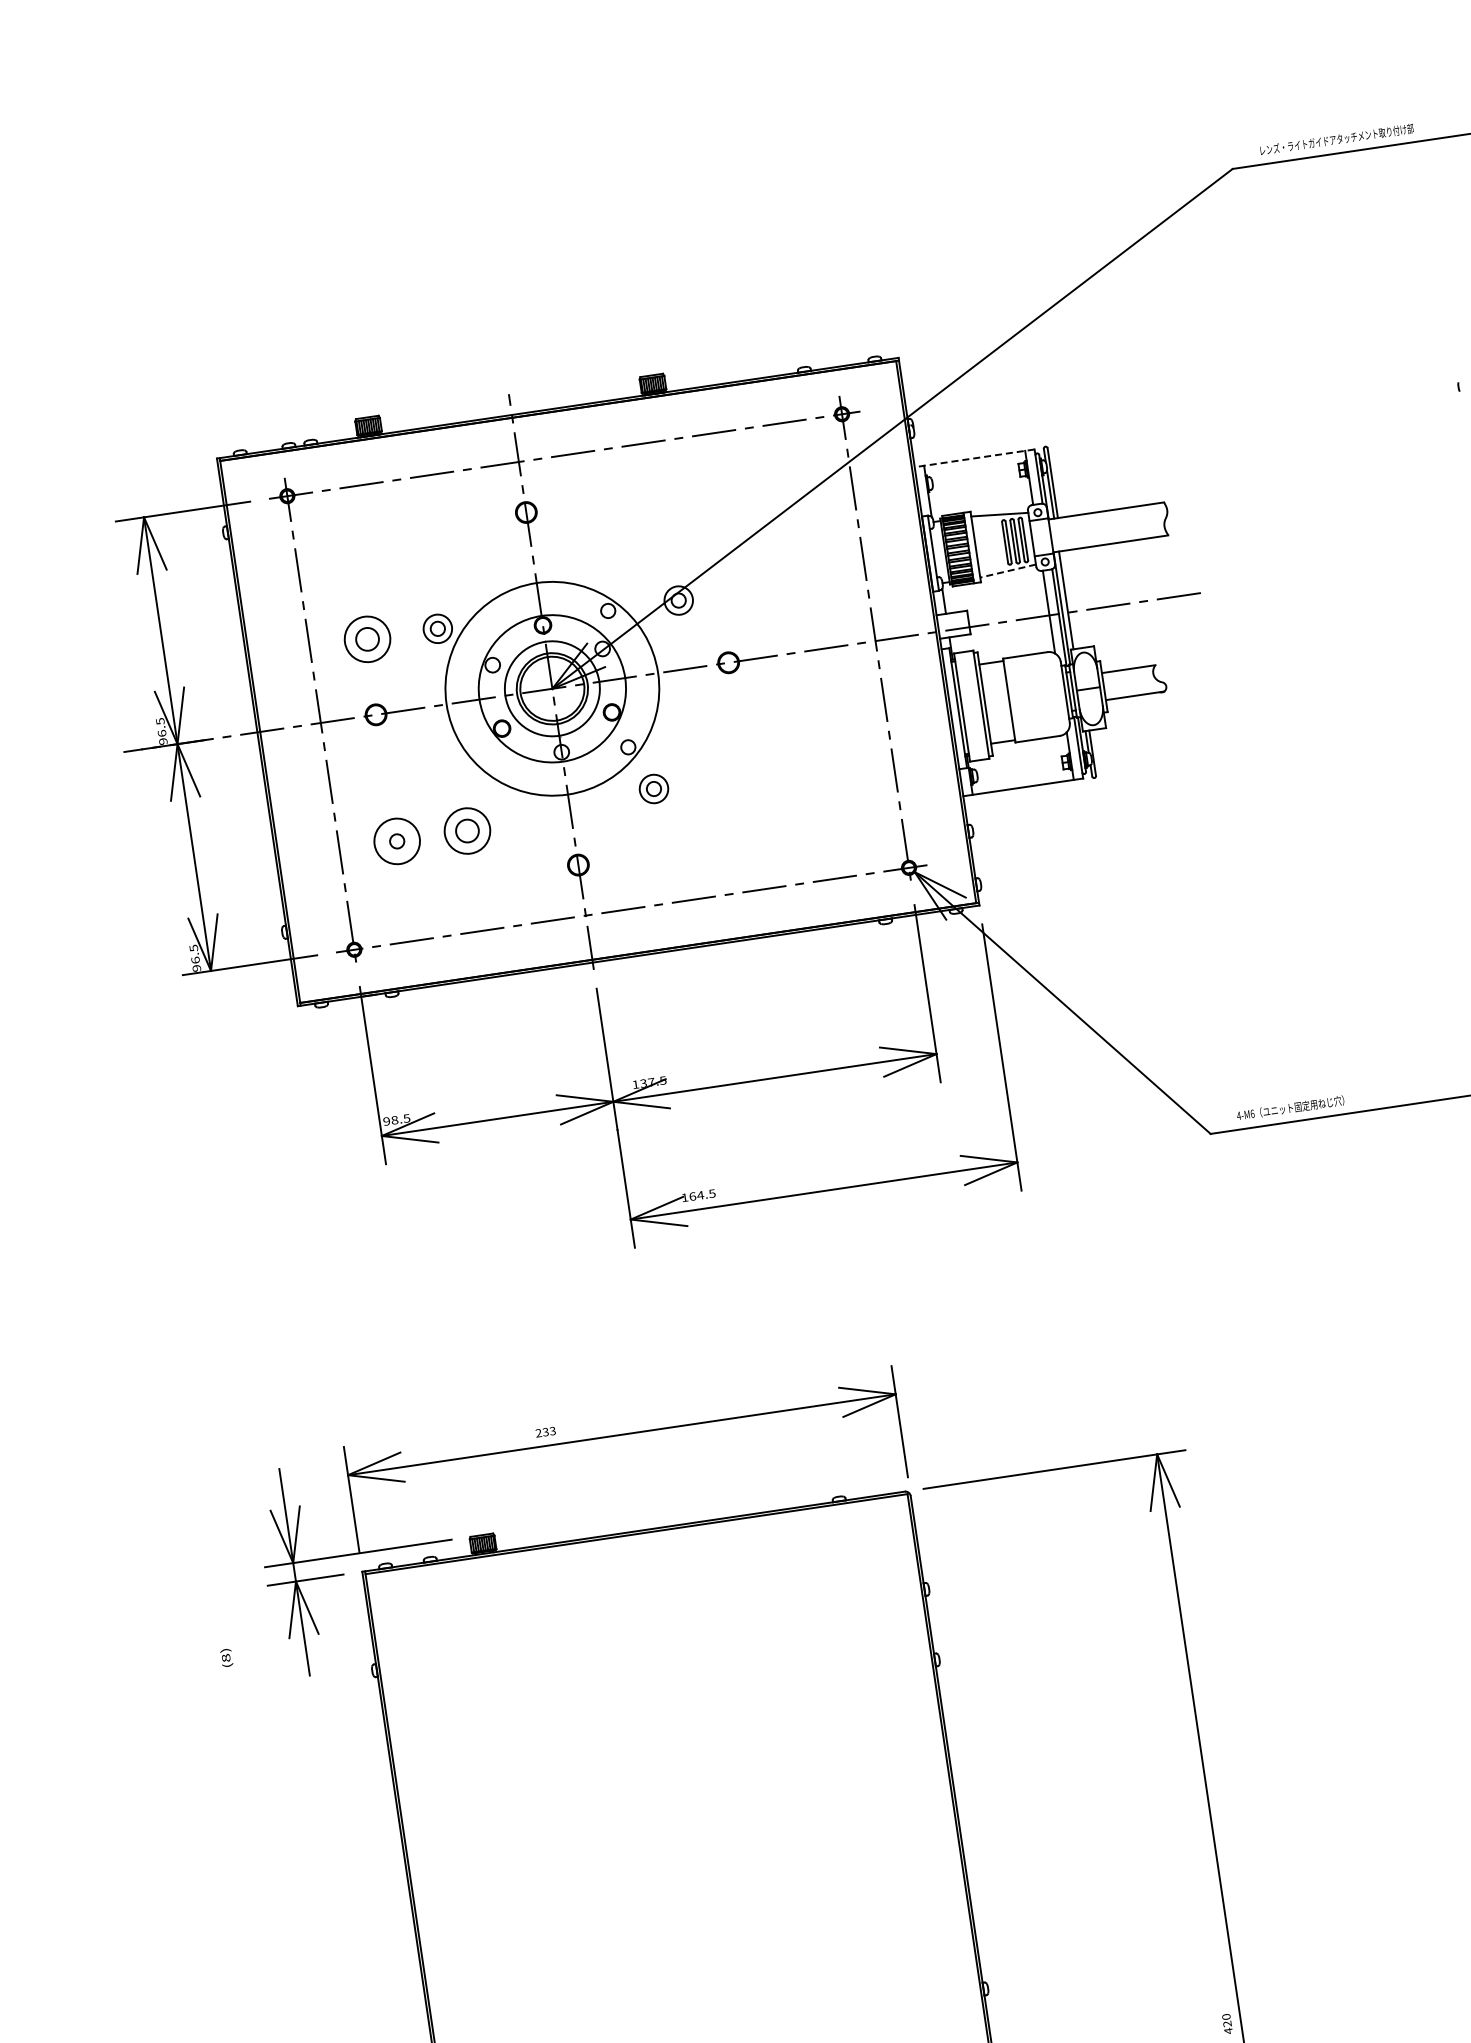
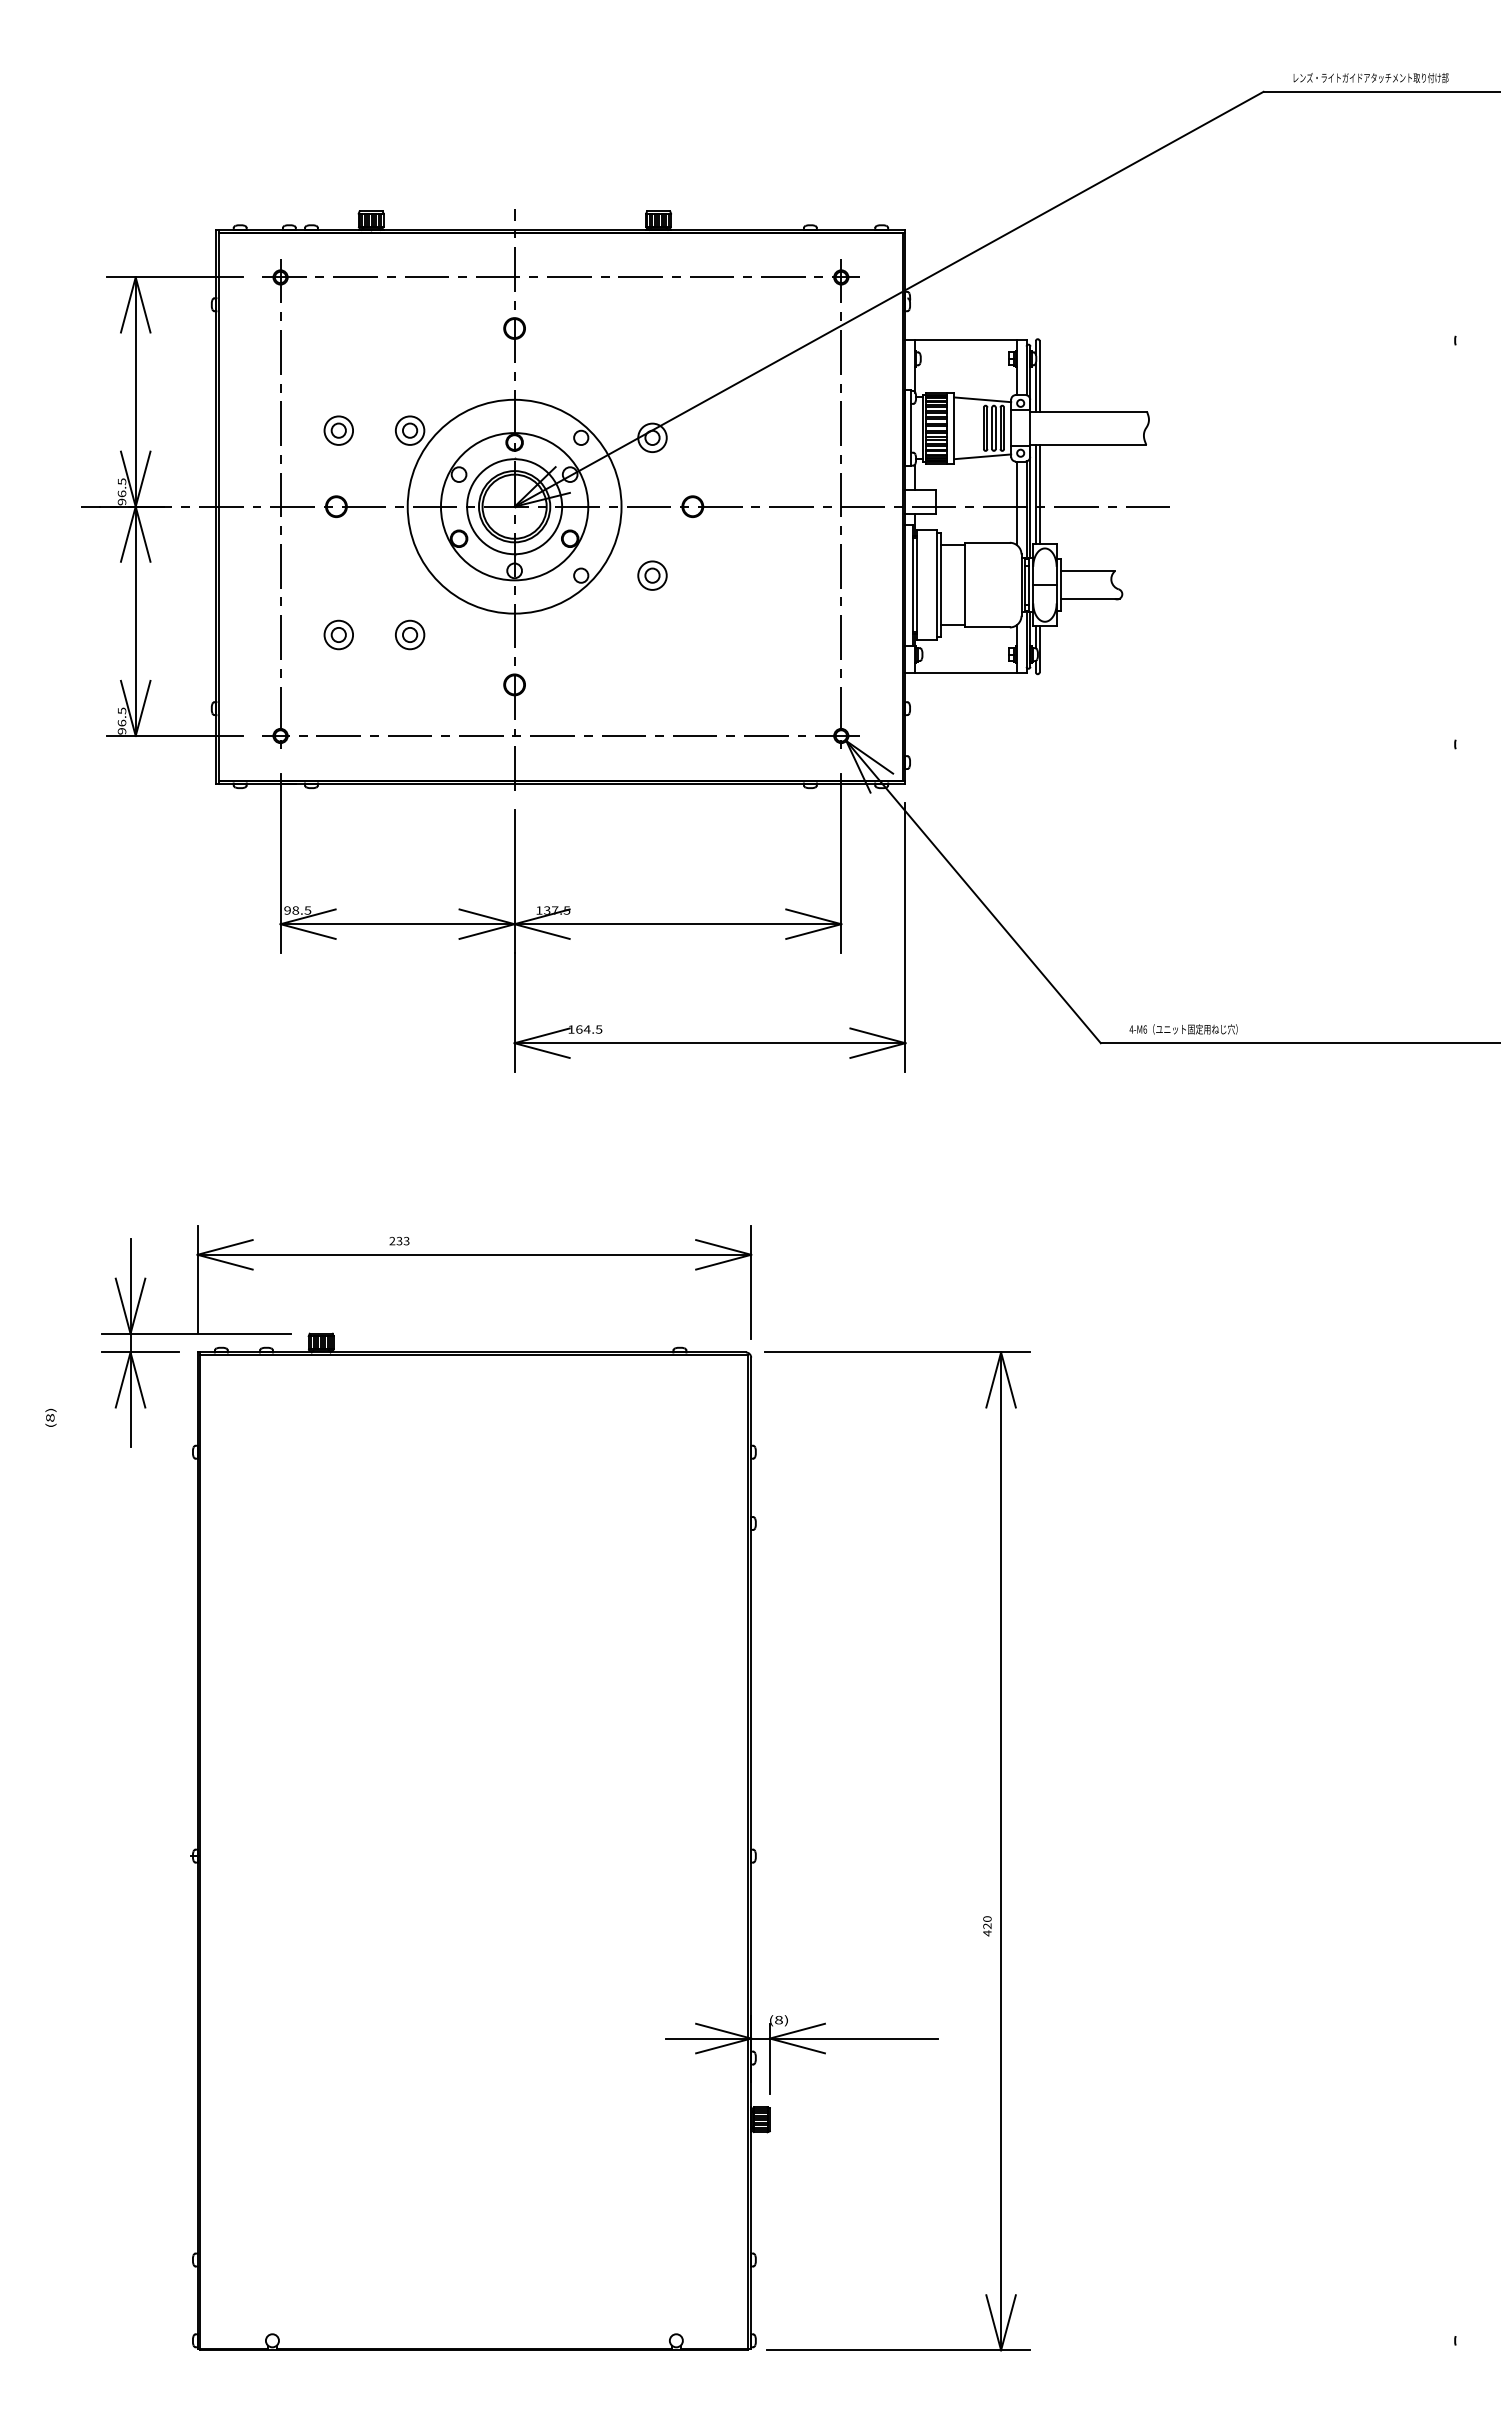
line: (975, 458) -> (966, 340), dashed -> solid
line: (1007, 570) -> (982, 456), dashed -> solid
line: (1069, 599) -> (1039, 493), added
part: (367, 639) -> (338, 430), size x0.62
part: (653, 788) -> (652, 575), moved
part: (468, 830) -> (410, 634), size x0.62
circle: (396, 840) -> (338, 634), size x0.62

